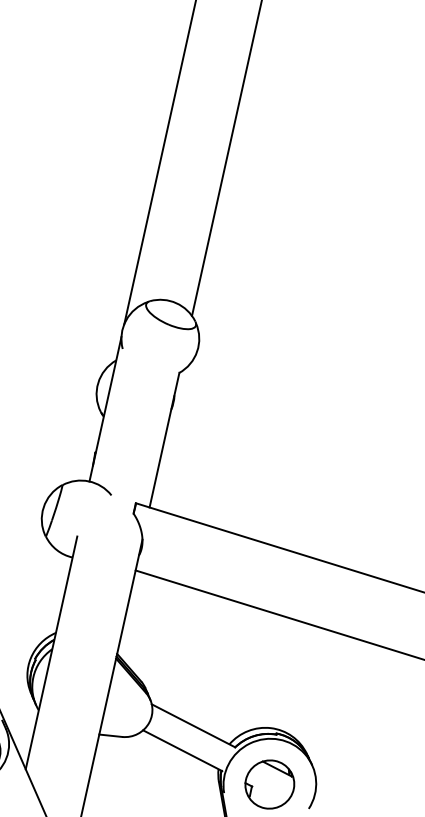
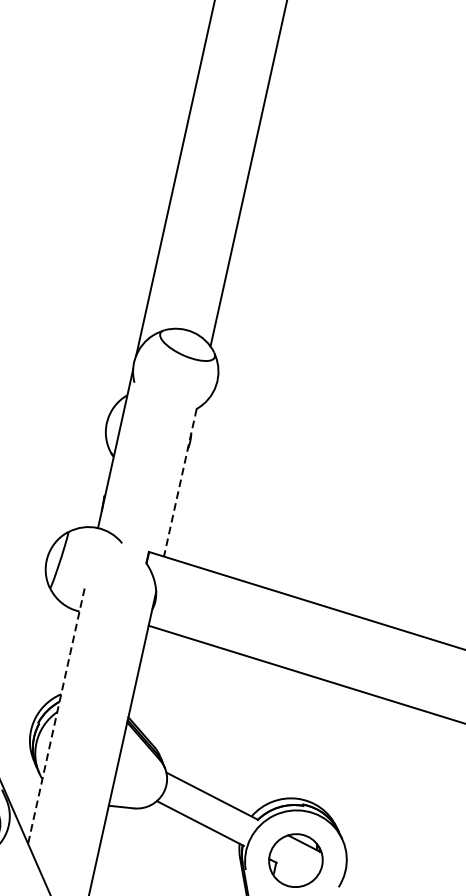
line: (164, 440) -> (180, 483), solid -> dashed
line: (51, 653) -> (56, 716), solid -> dashed

